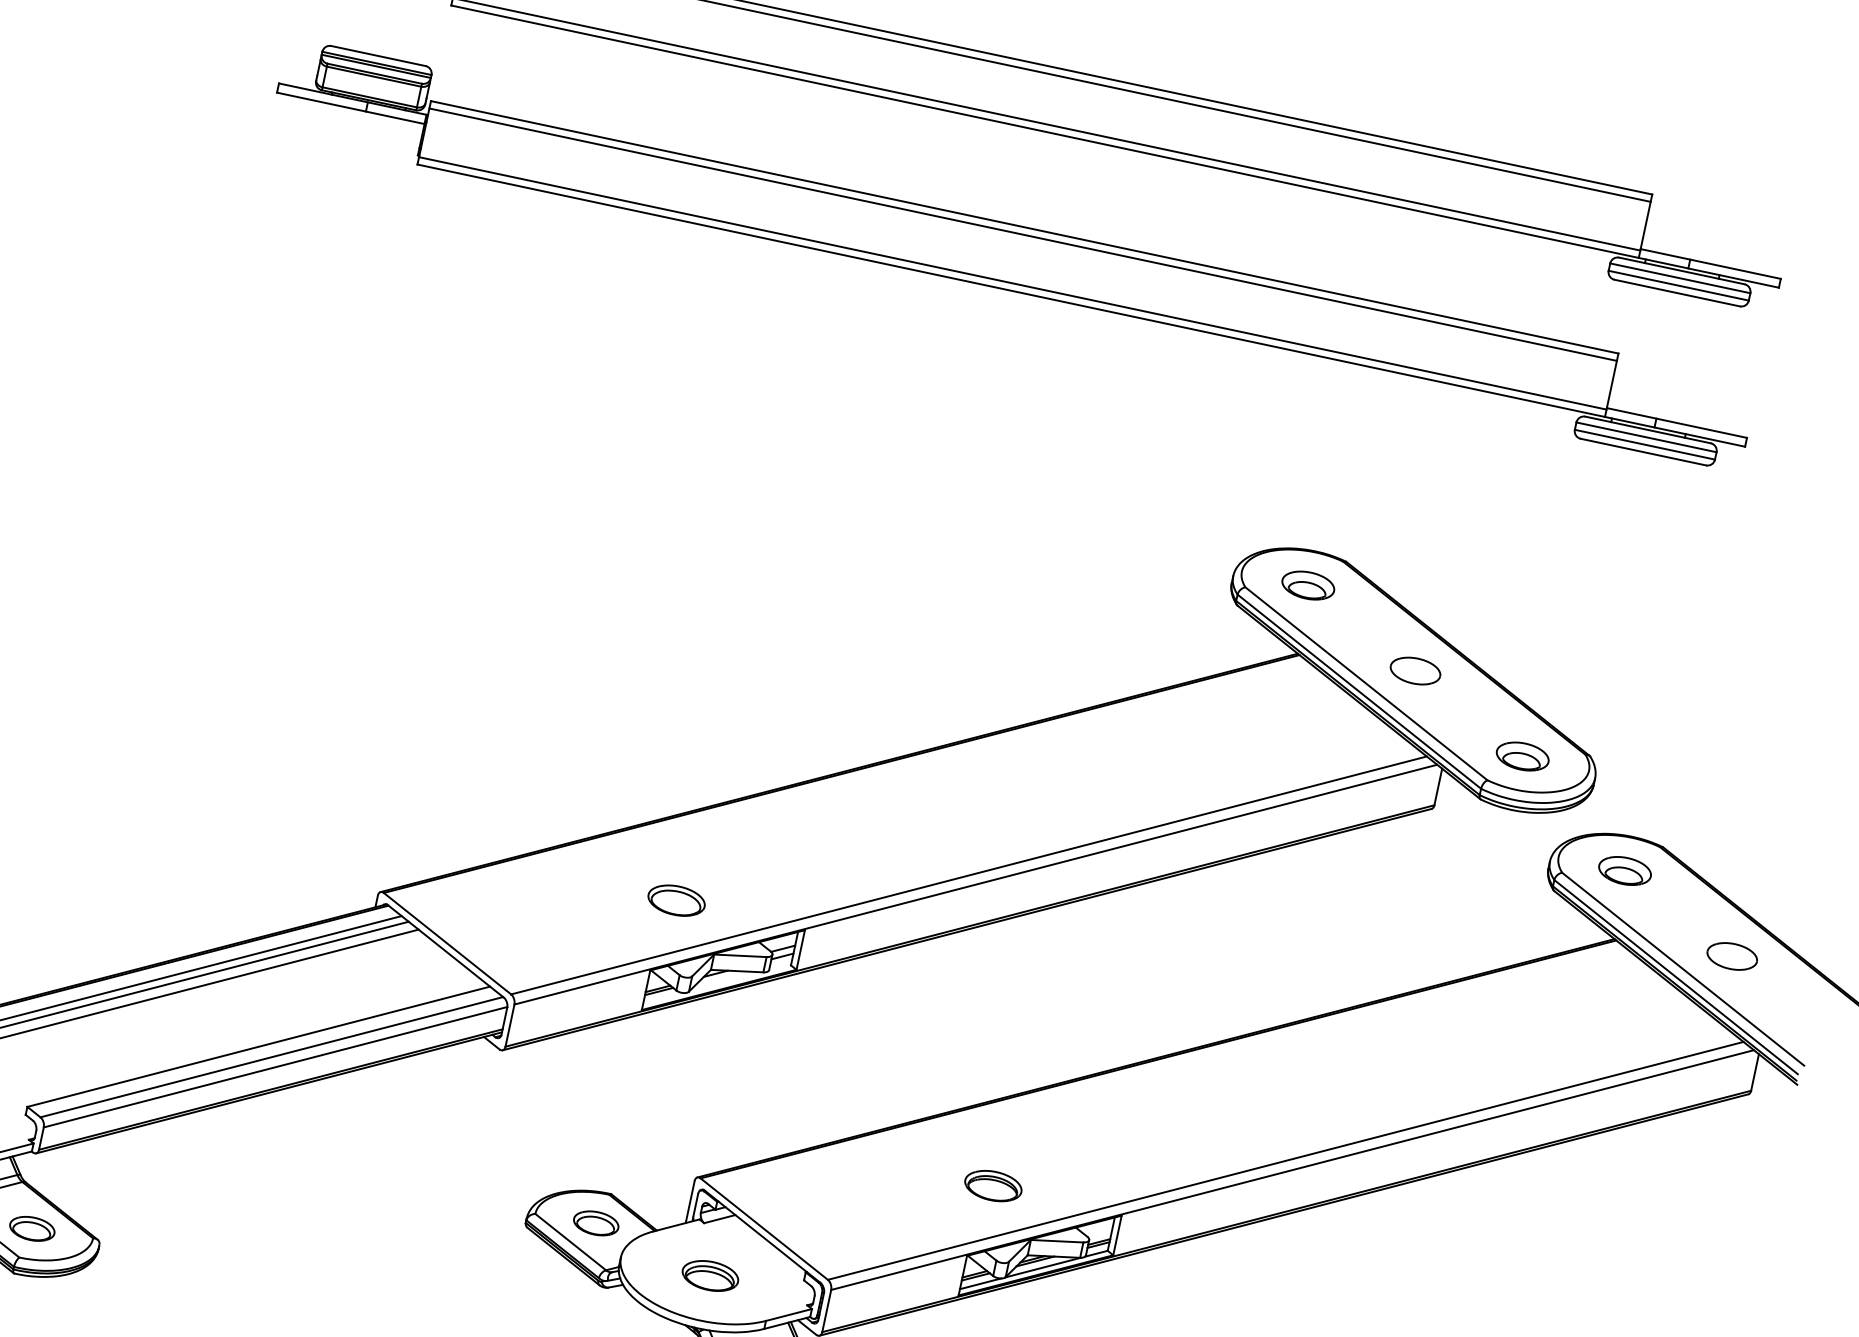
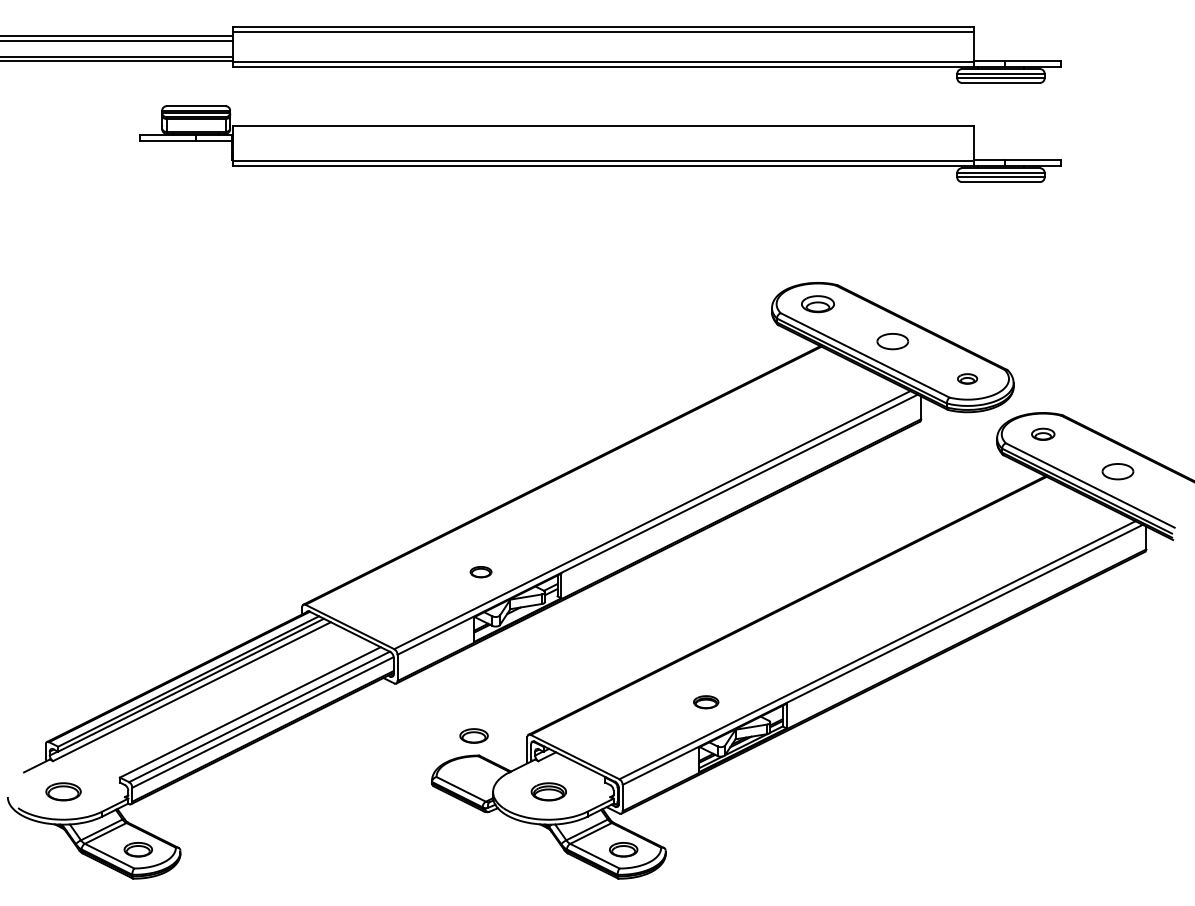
line: (1023, 235) -> (603, 131), removed
part: (1522, 755) -> (967, 378), size x0.6
part: (1625, 871) -> (1043, 434), size x0.7
part: (675, 899) -> (480, 571), size x0.6
part: (992, 1184) -> (705, 701), size x0.7
part: (595, 1222) -> (473, 735), moved

